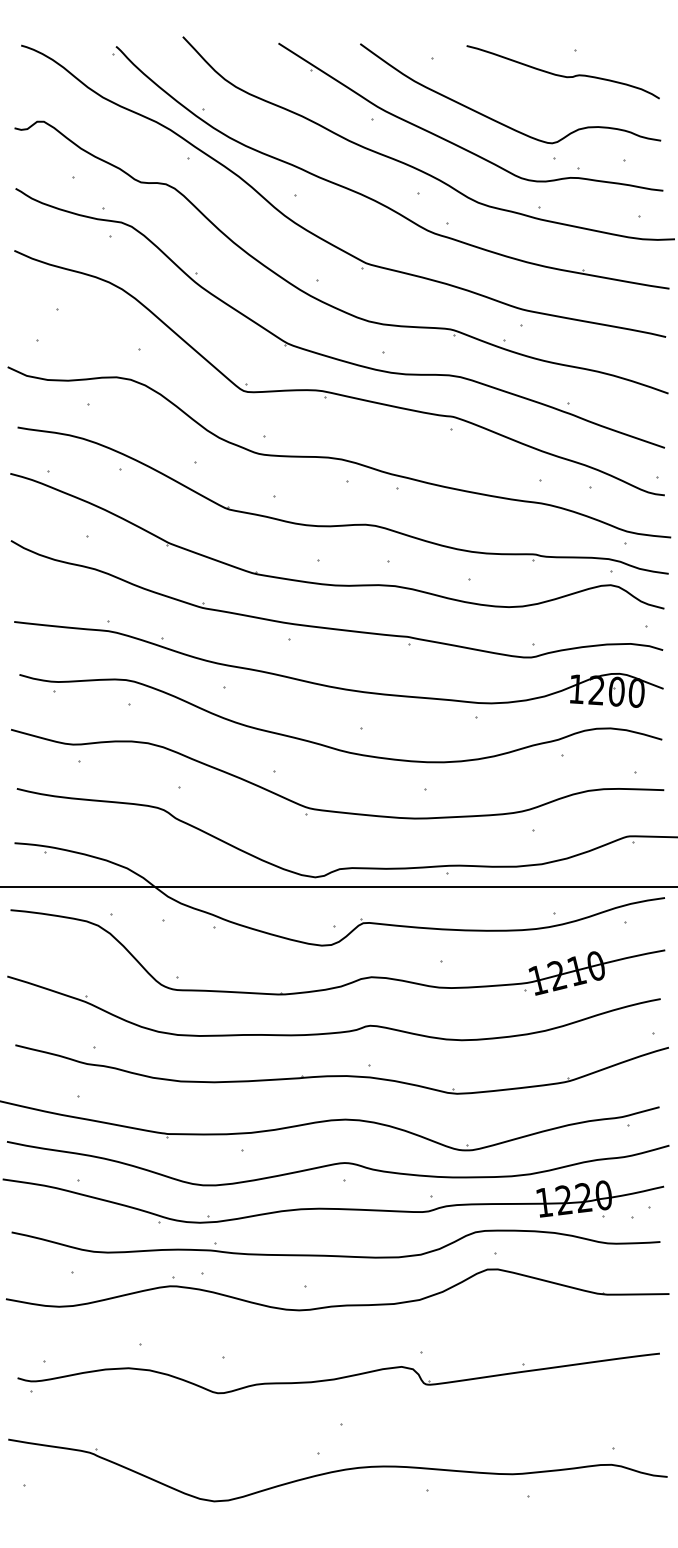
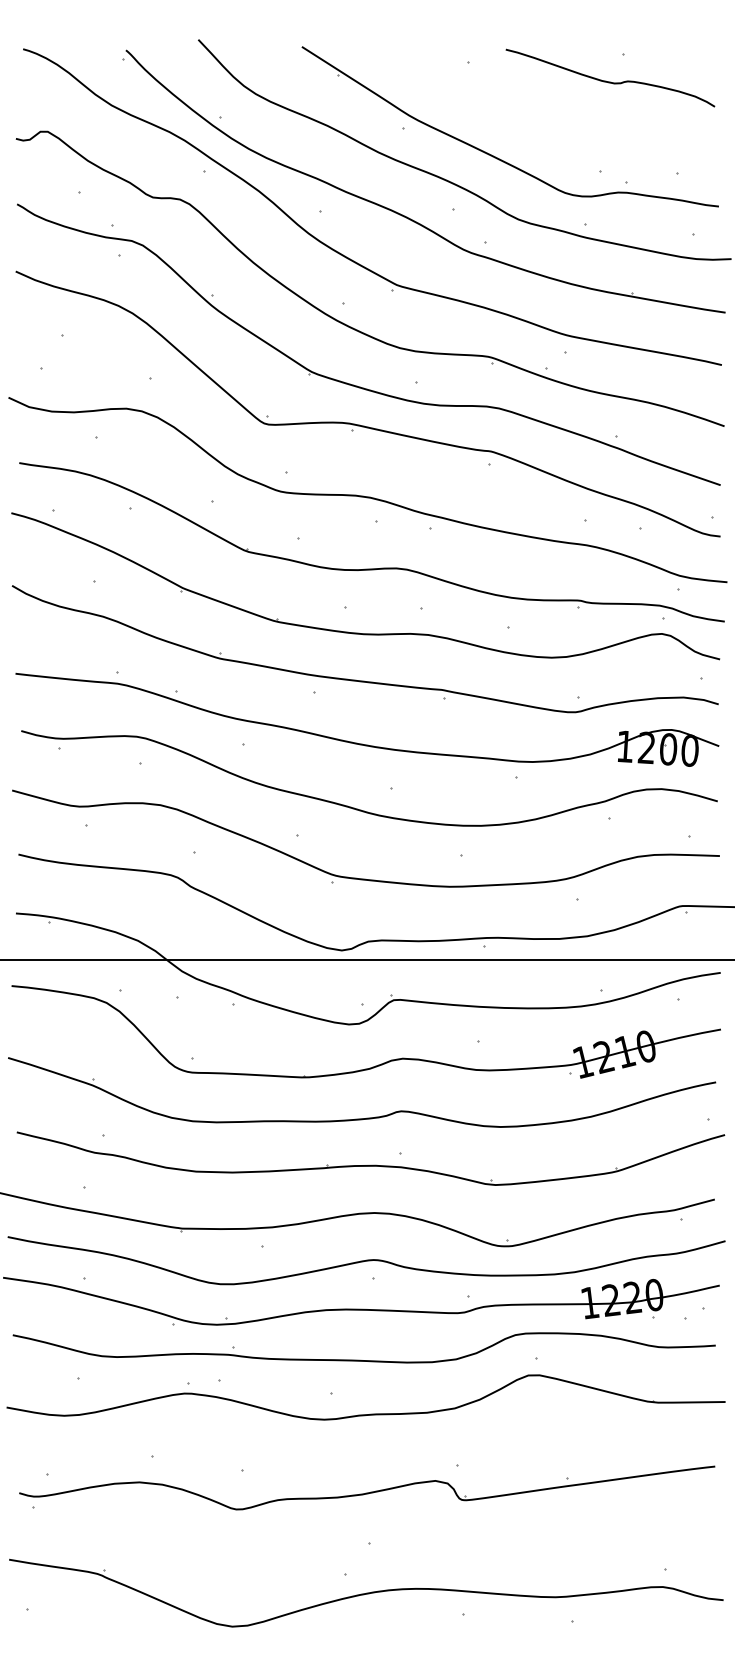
curve: (496, 120) -> (538, 130), removed

